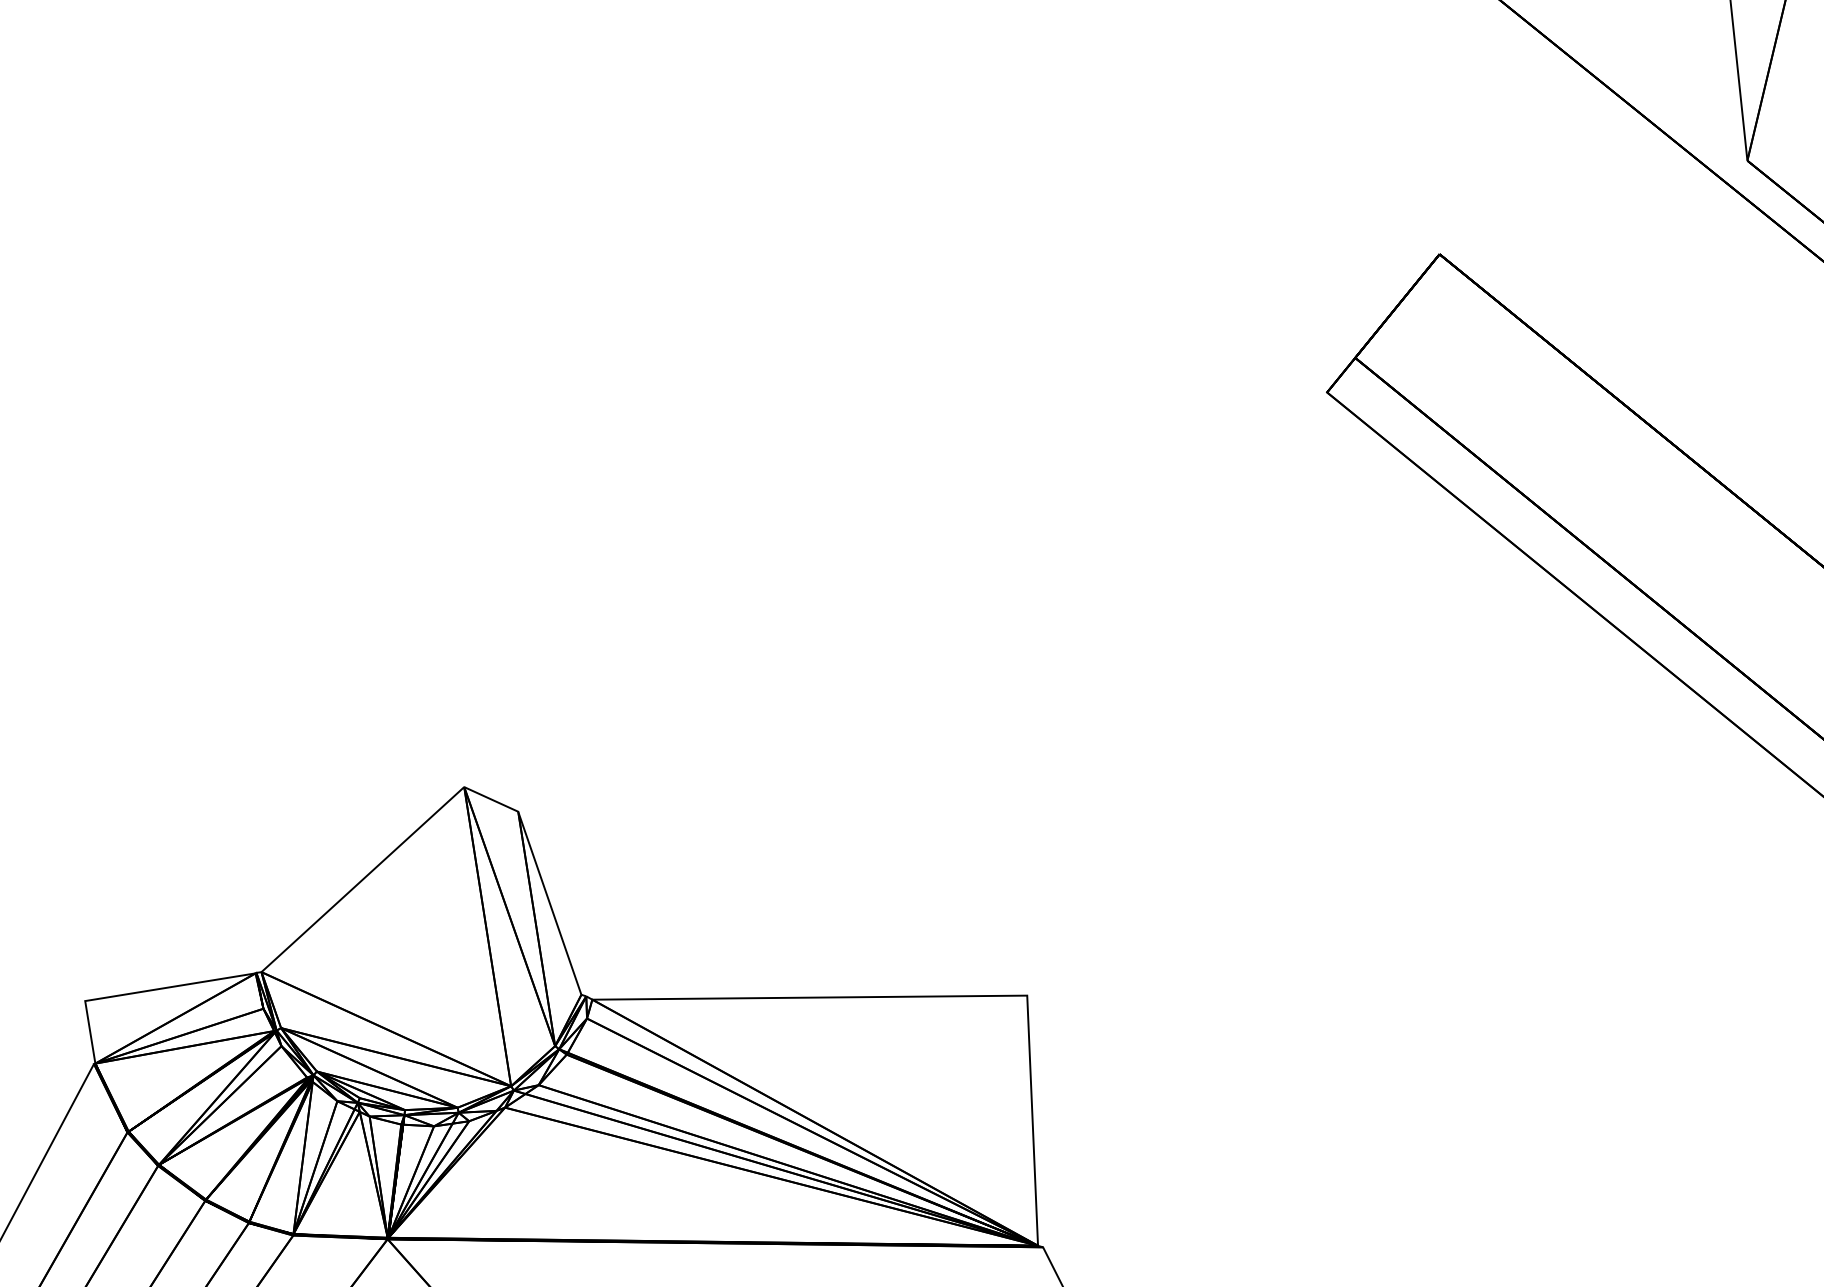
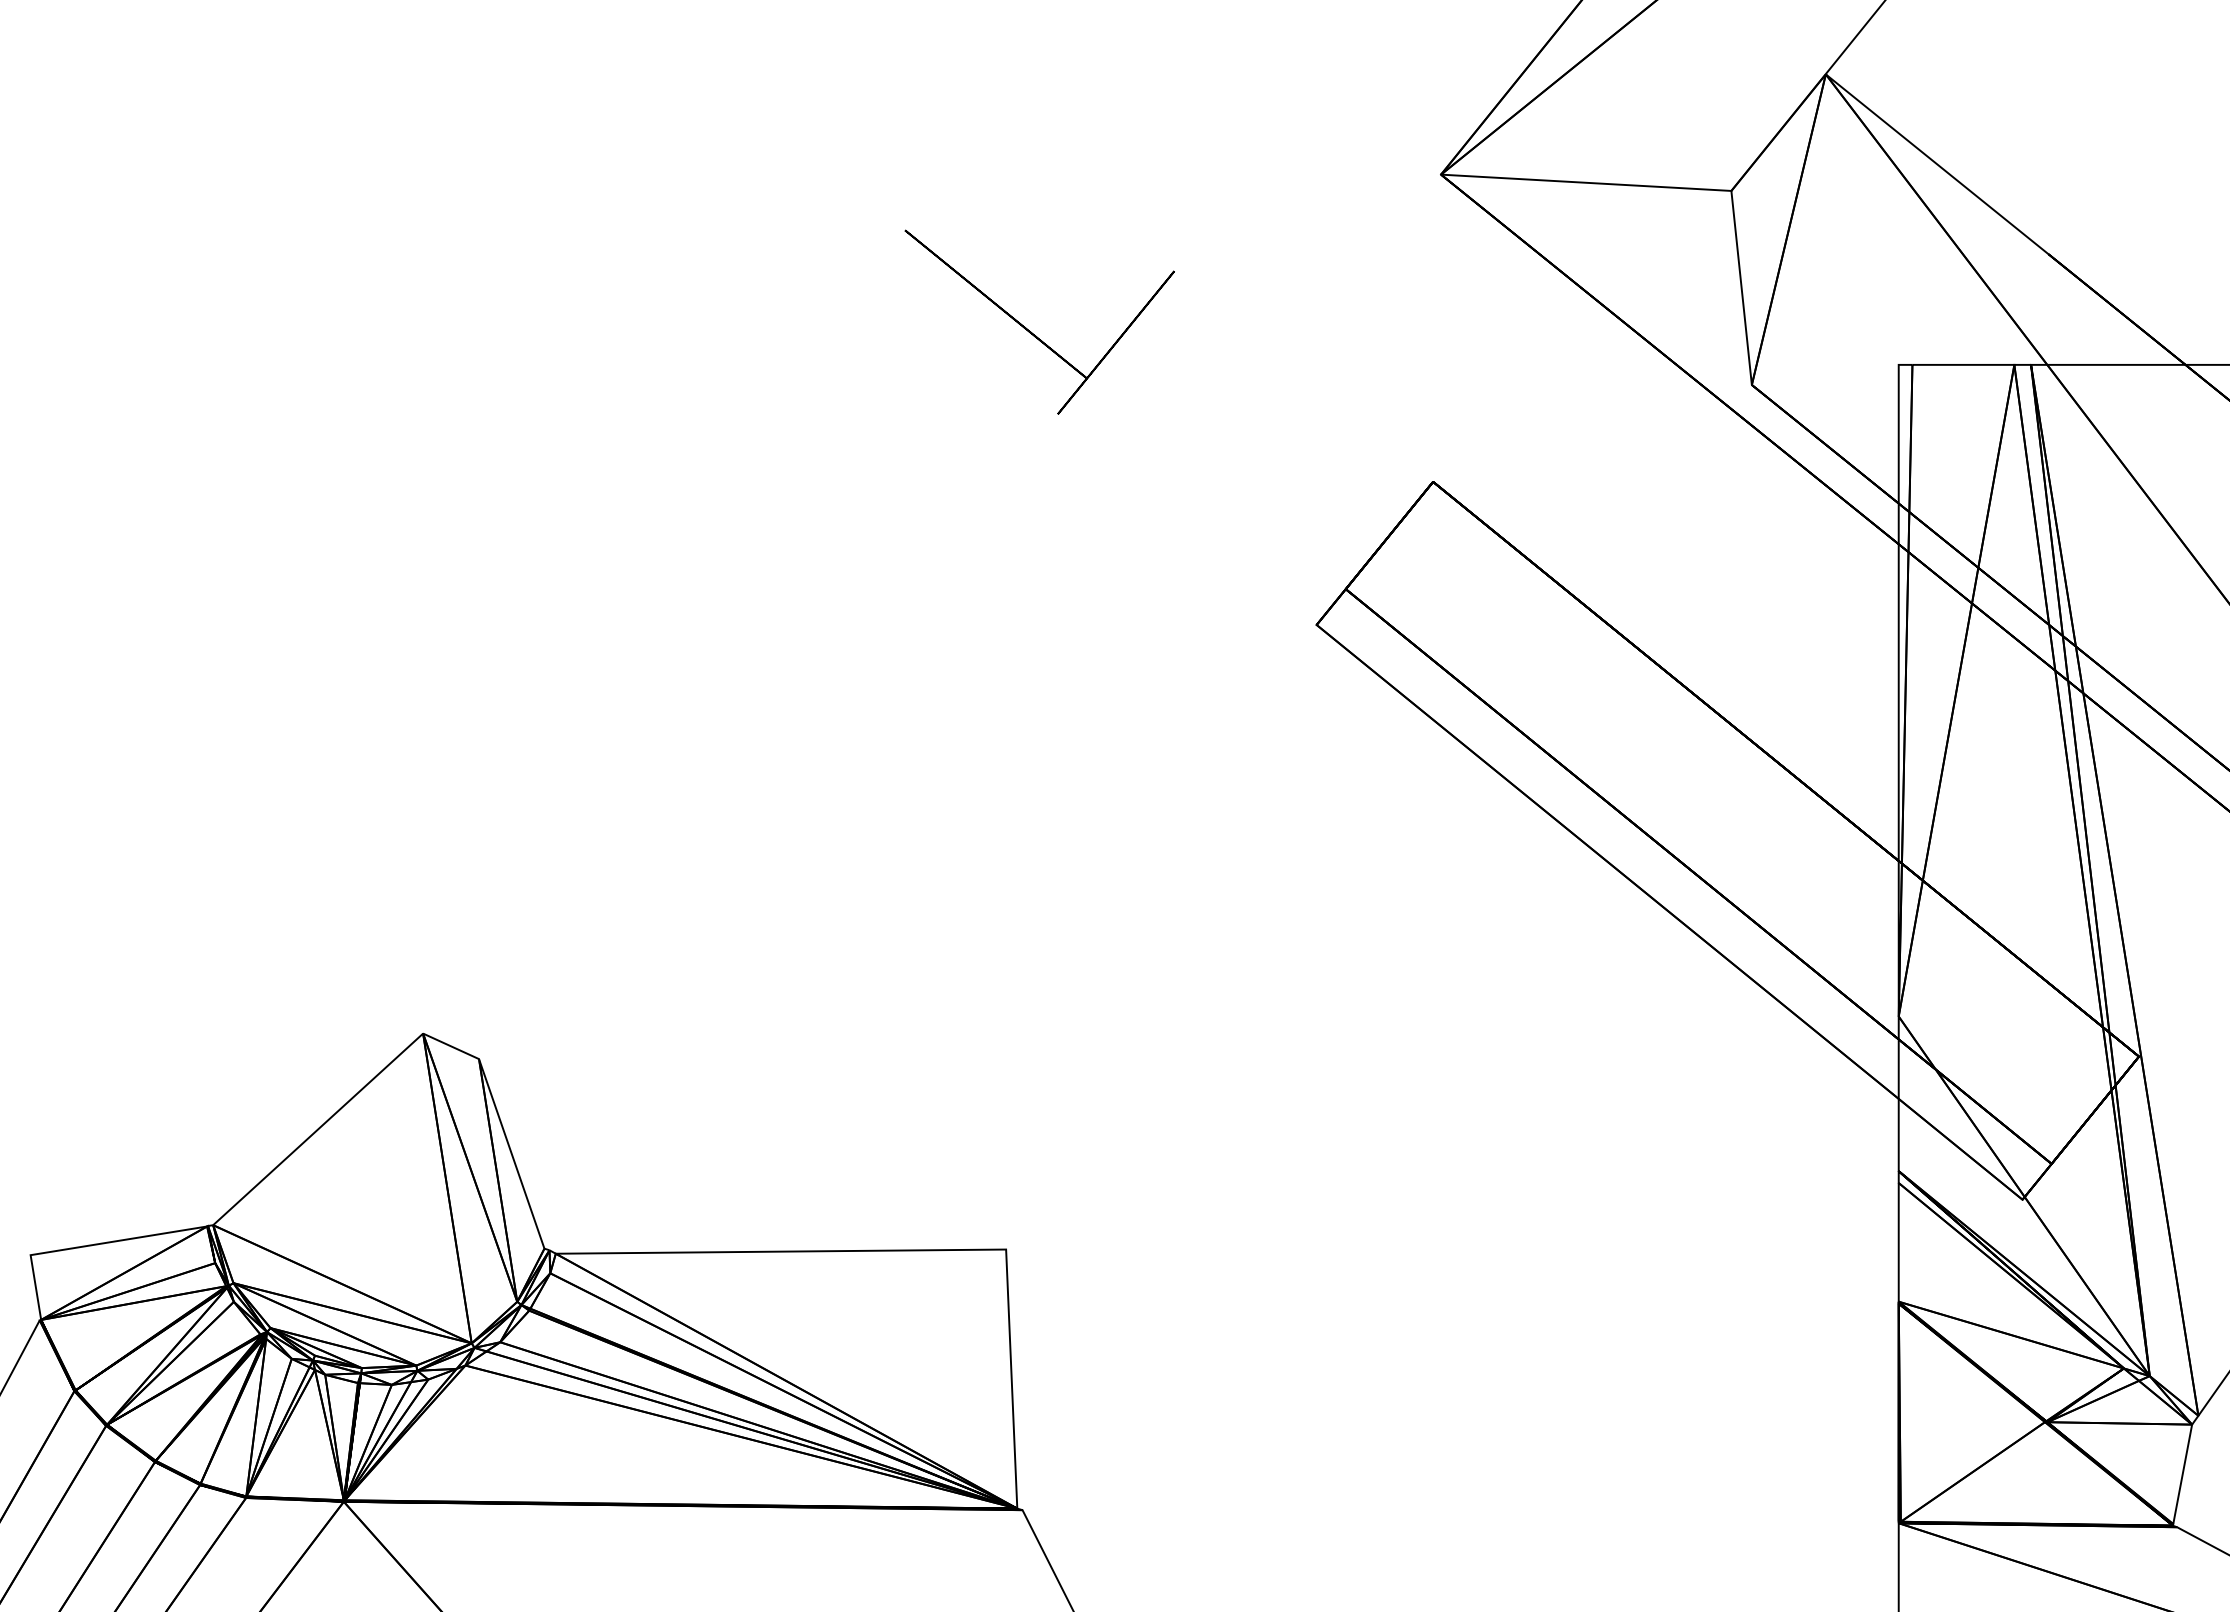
part: (1051, 109) -> (1031, 331), added

